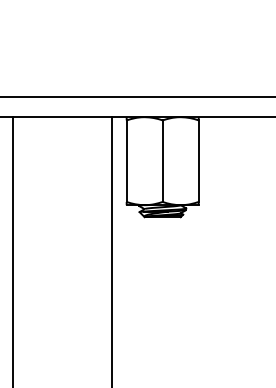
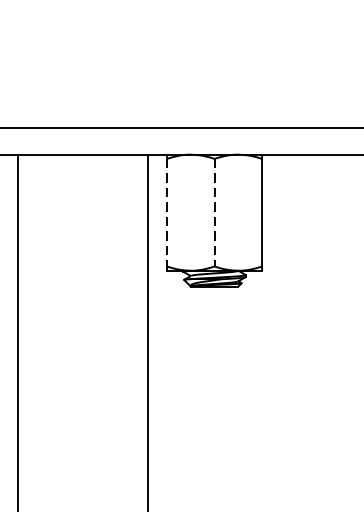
line: (126, 161) -> (166, 213), solid -> dashed
line: (162, 161) -> (214, 213), solid -> dashed

